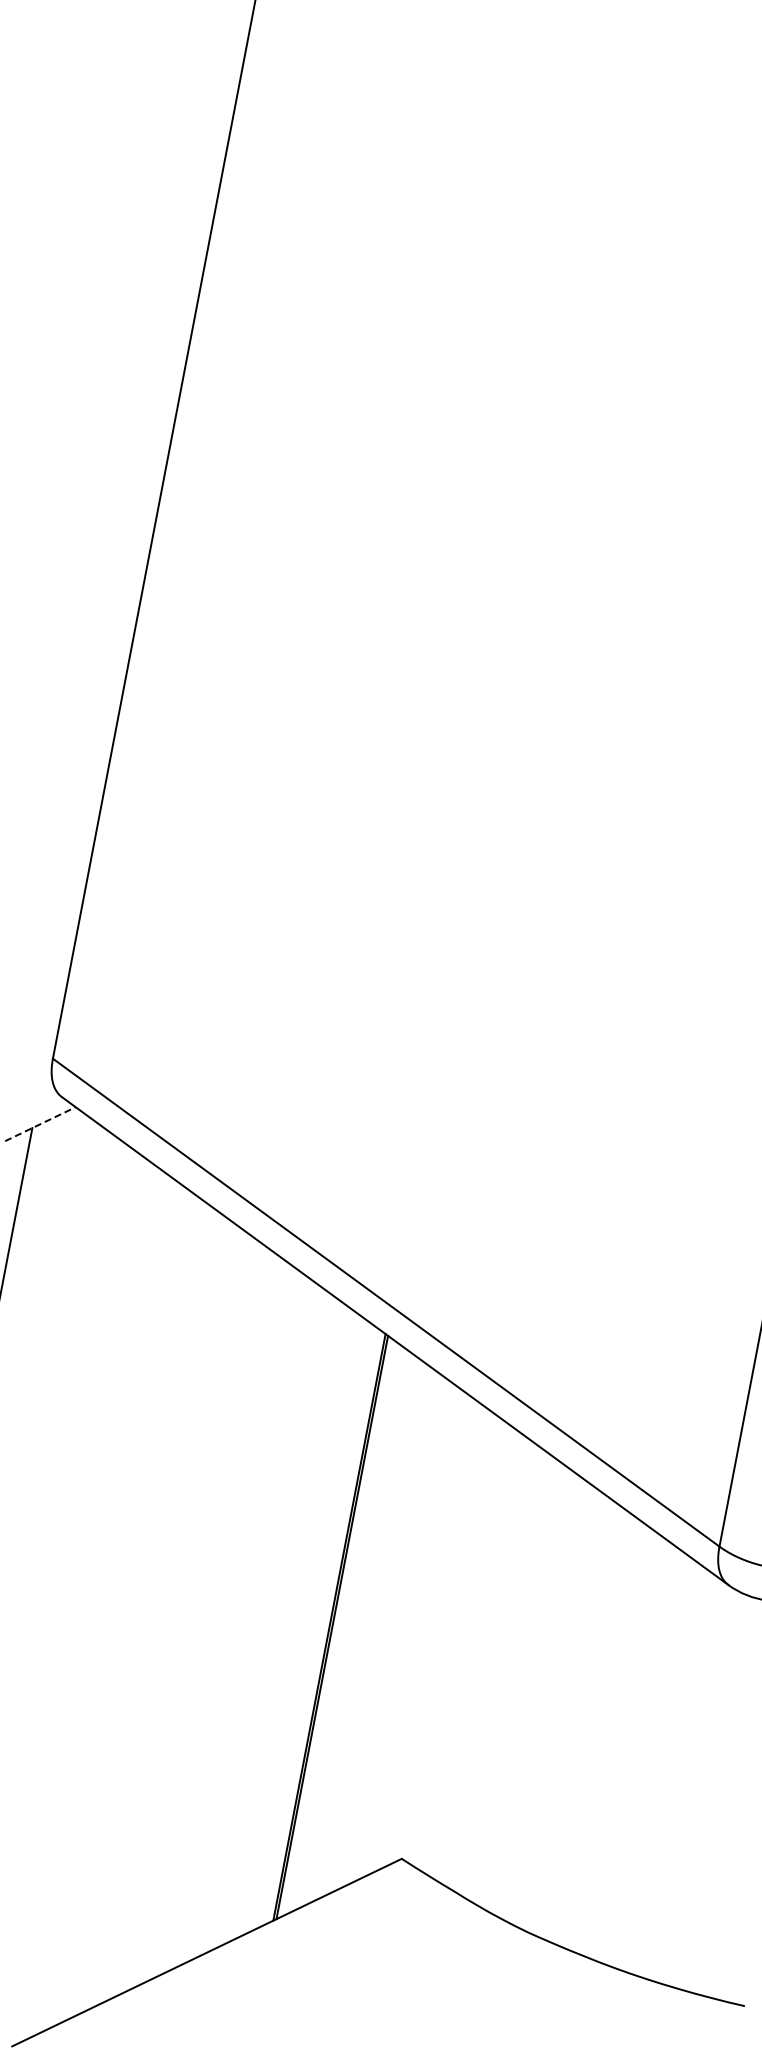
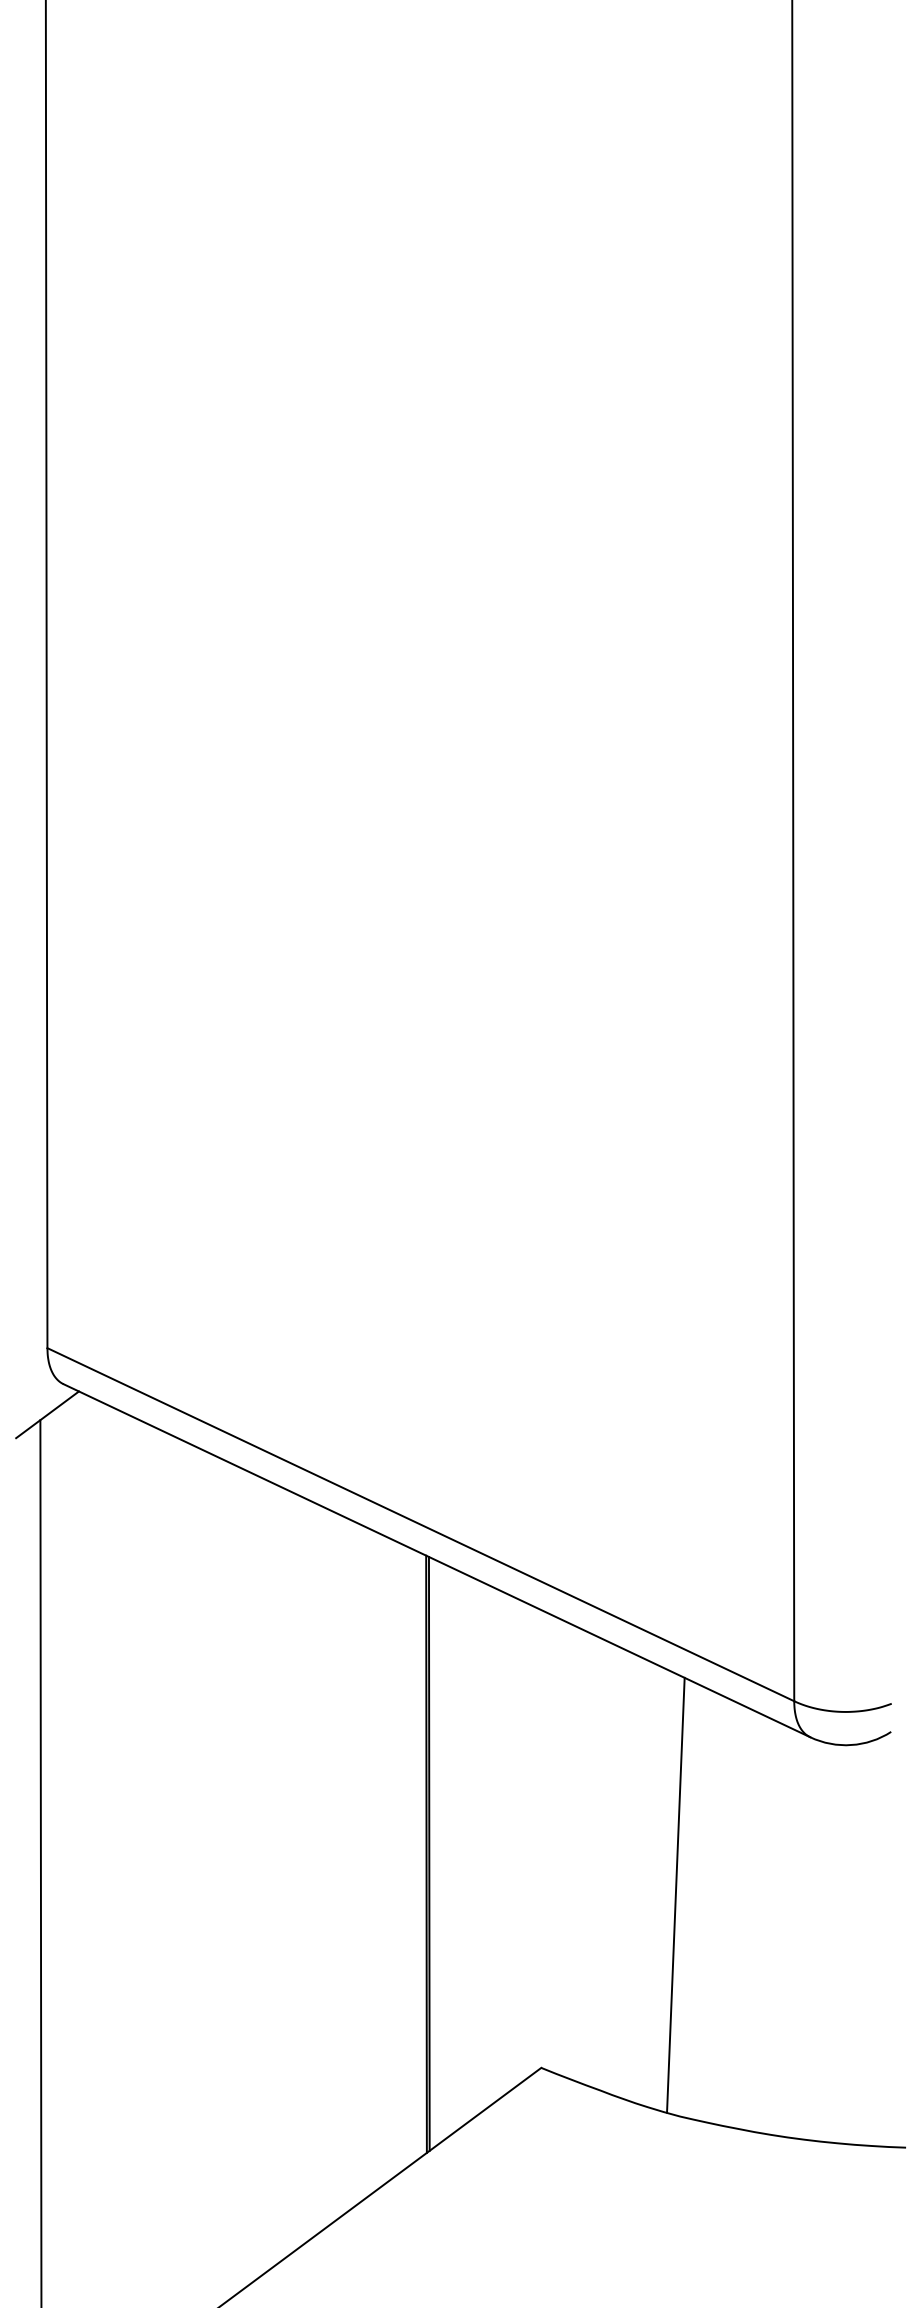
line: (40, 1123) -> (47, 1414), dashed -> solid
line: (566, 1713) -> (675, 1894), added

